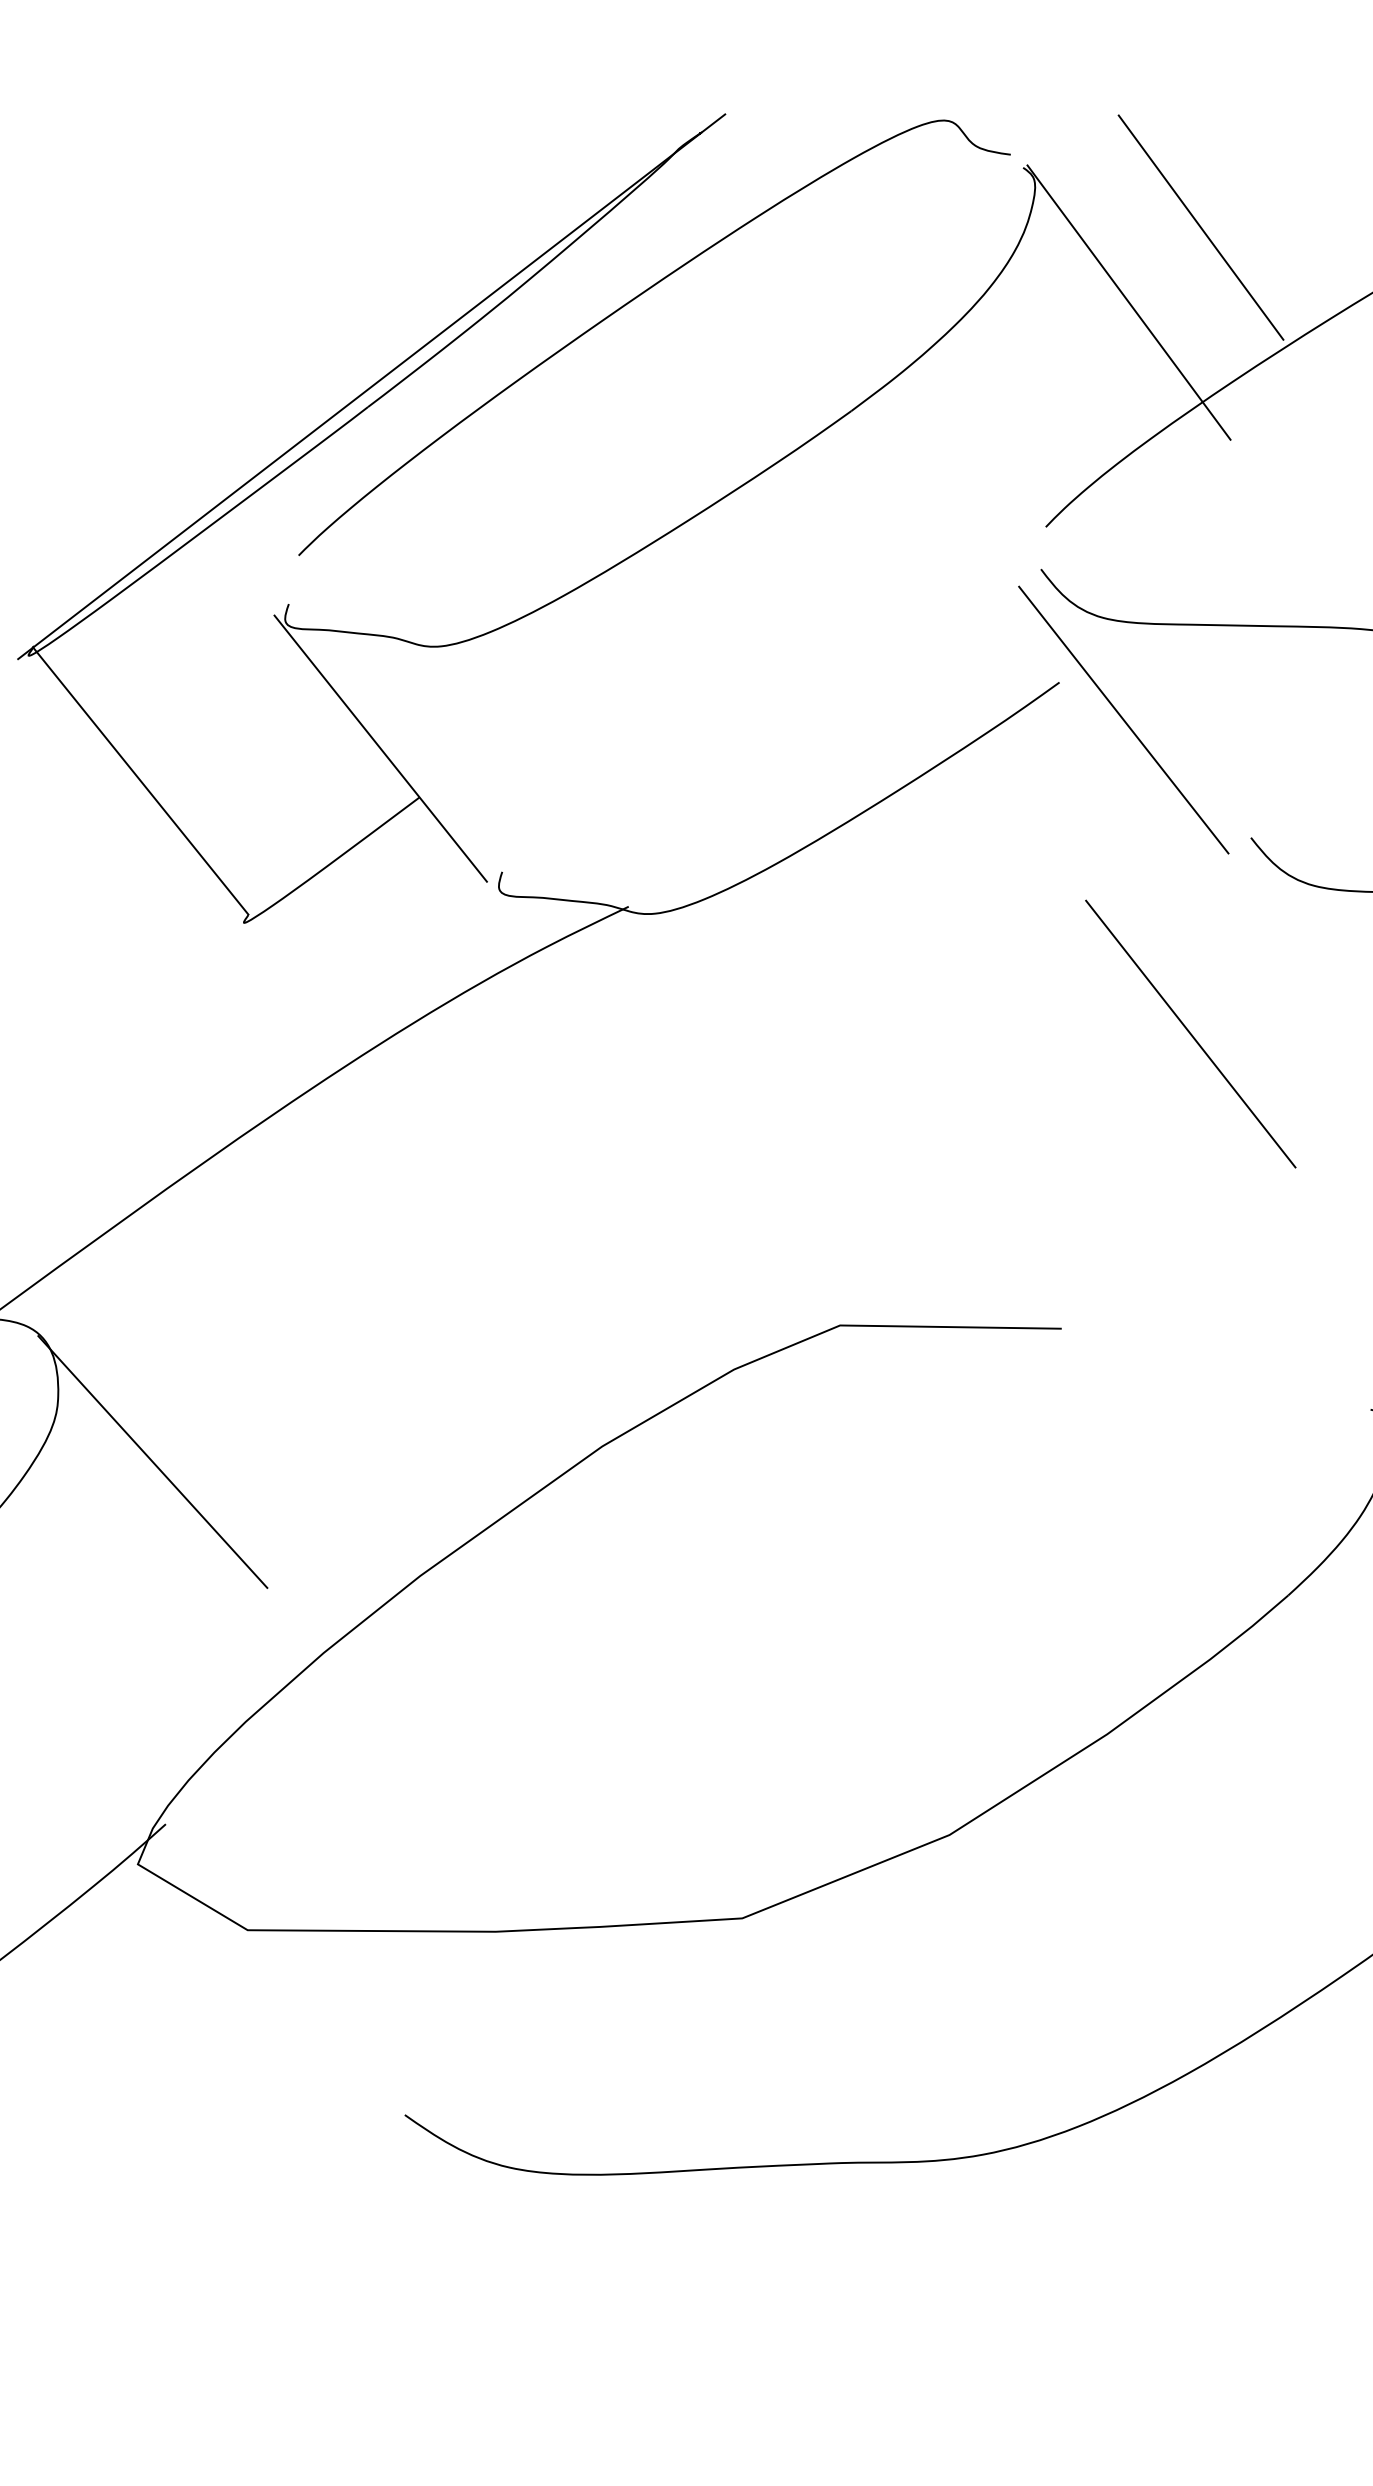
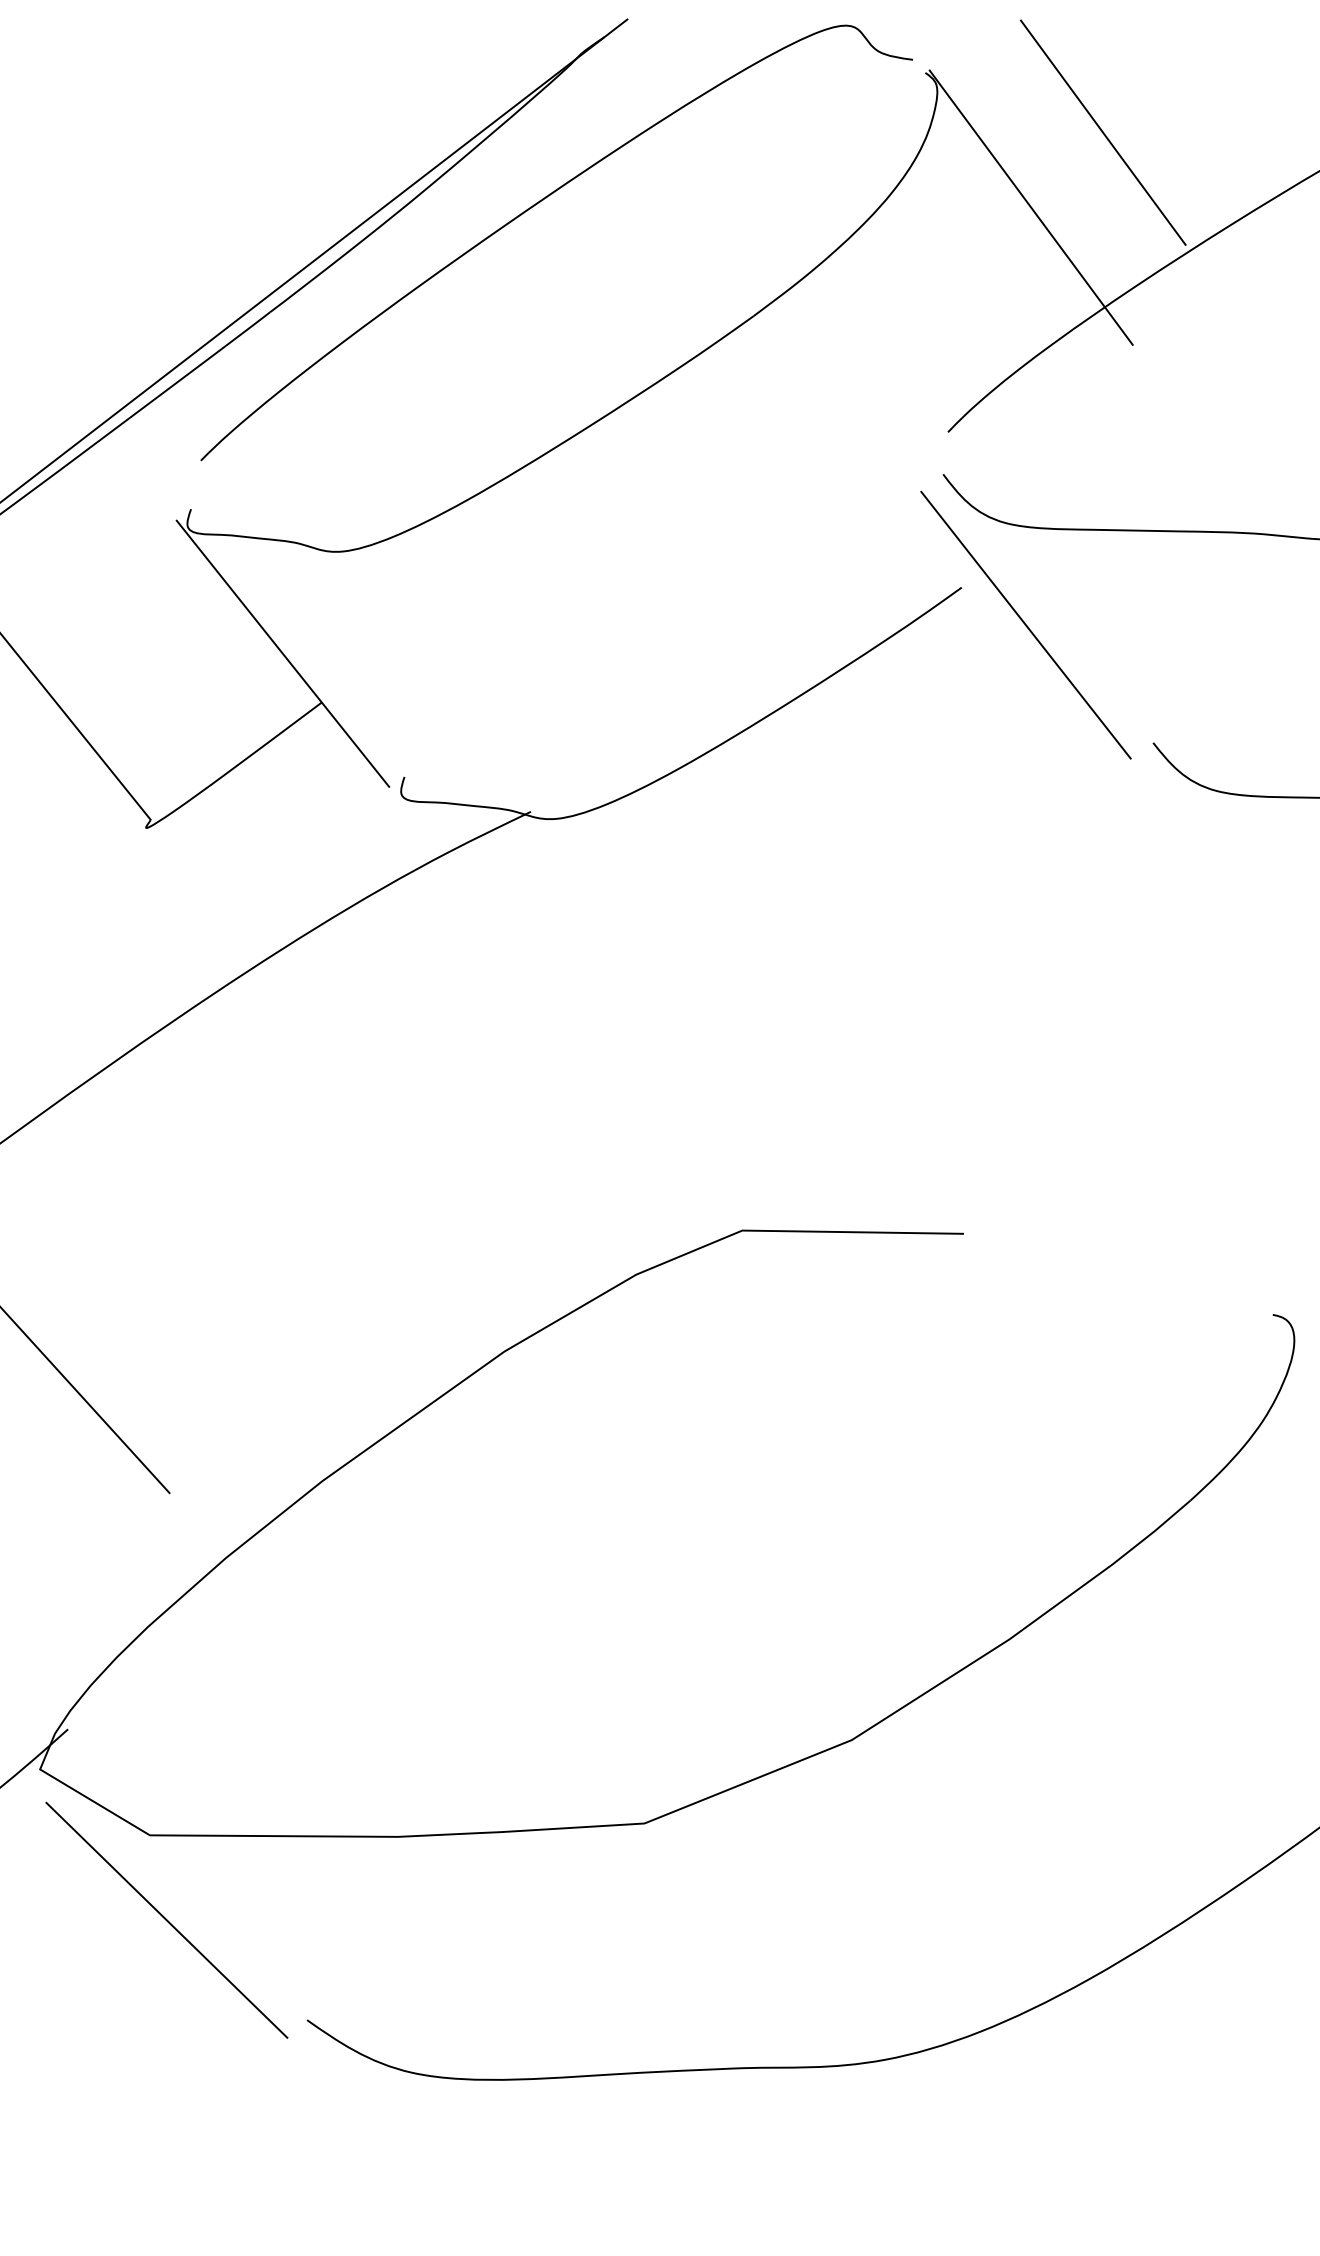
line: (1190, 1033) -> (1092, 938), removed
line: (264, 2014) -> (166, 1919), added

